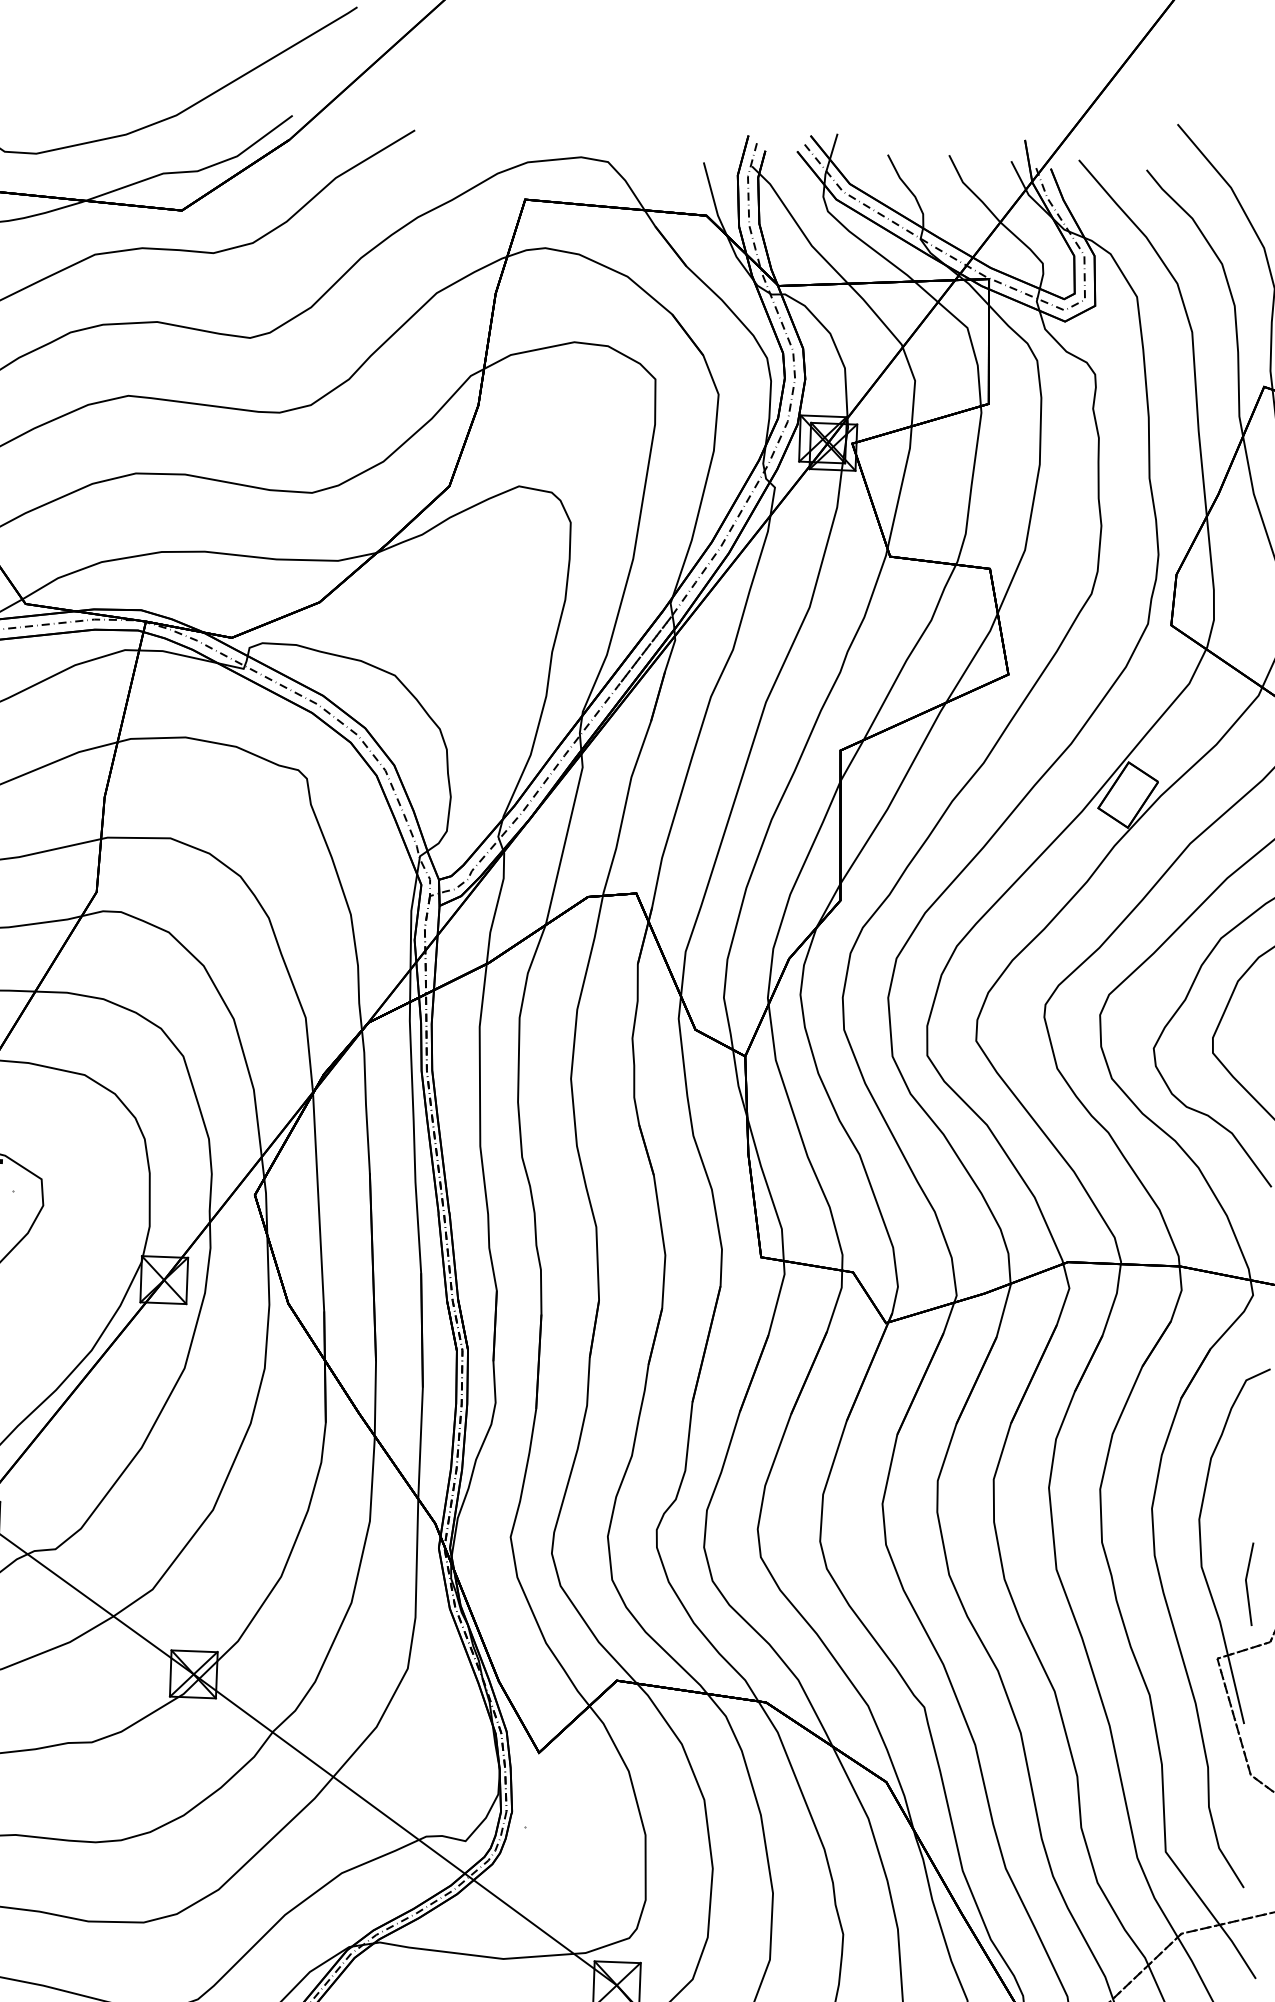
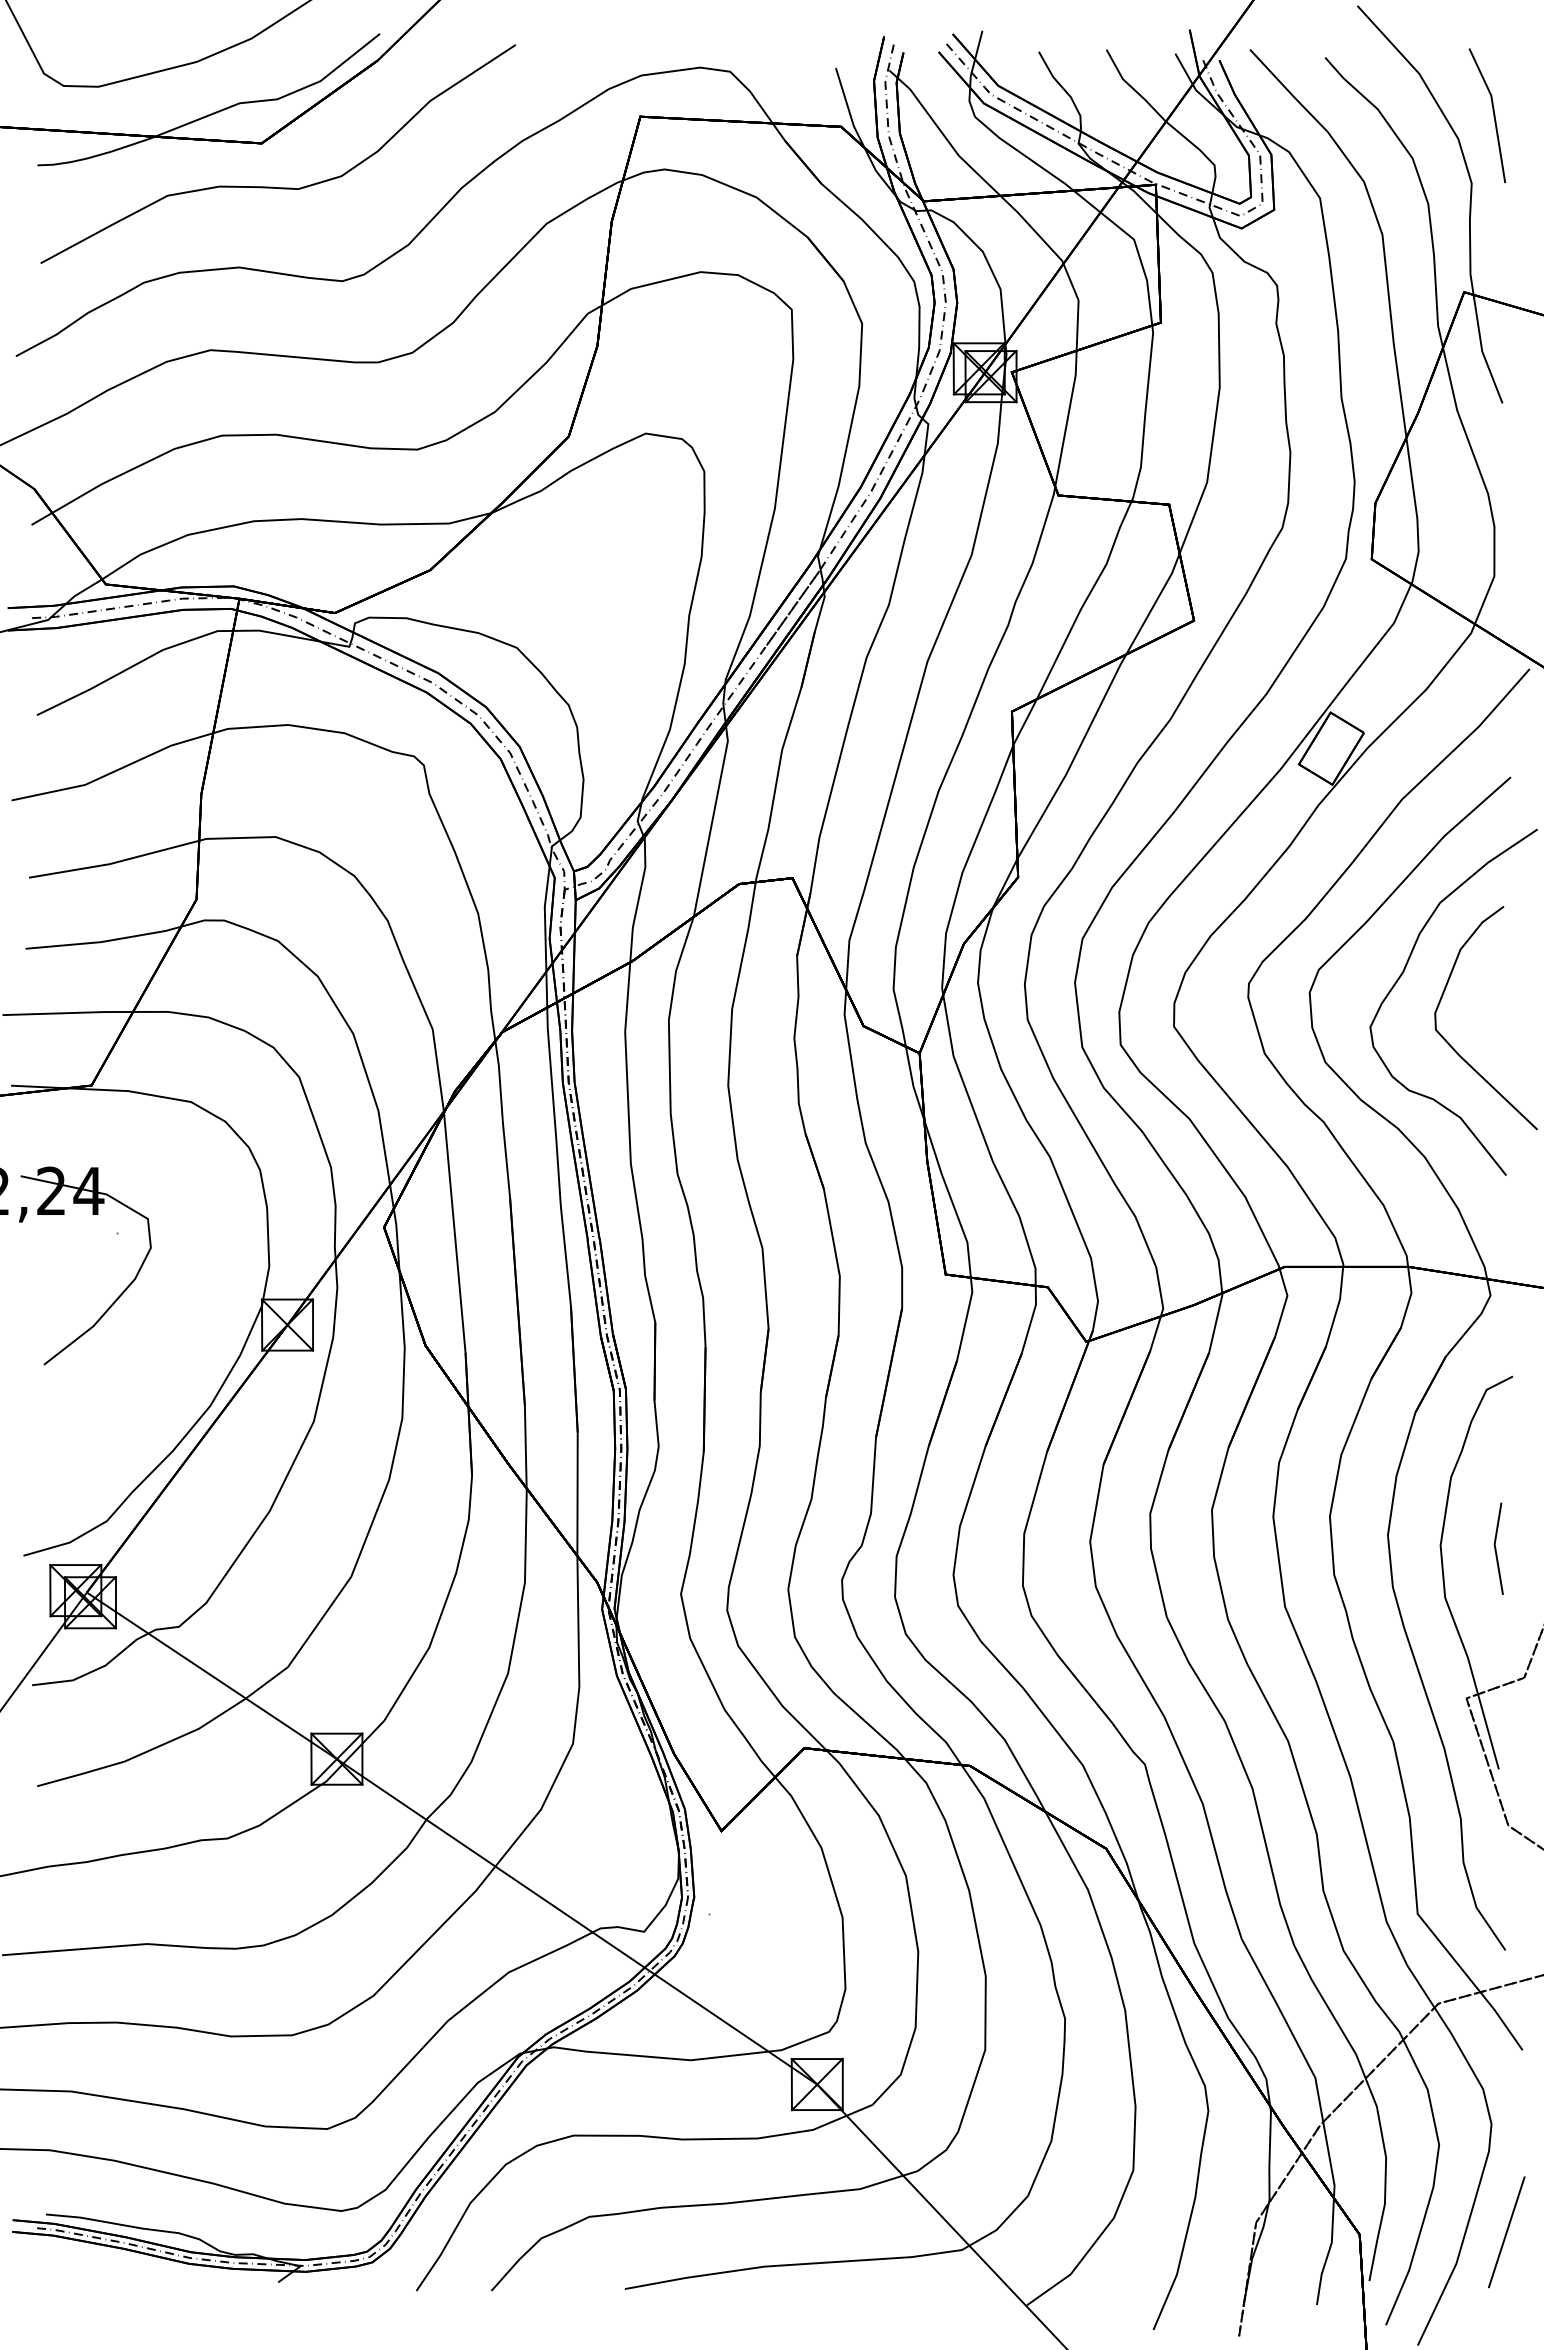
line: (1247, 1583) -> (1496, 1548), moved

